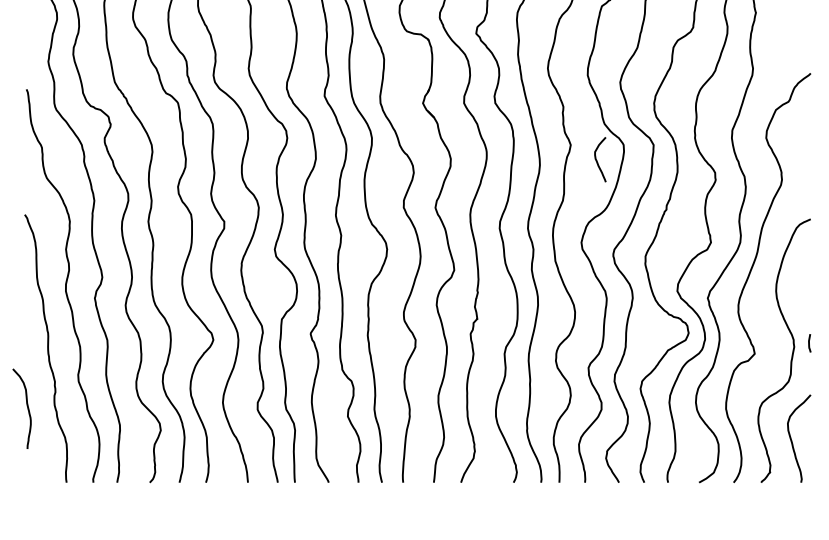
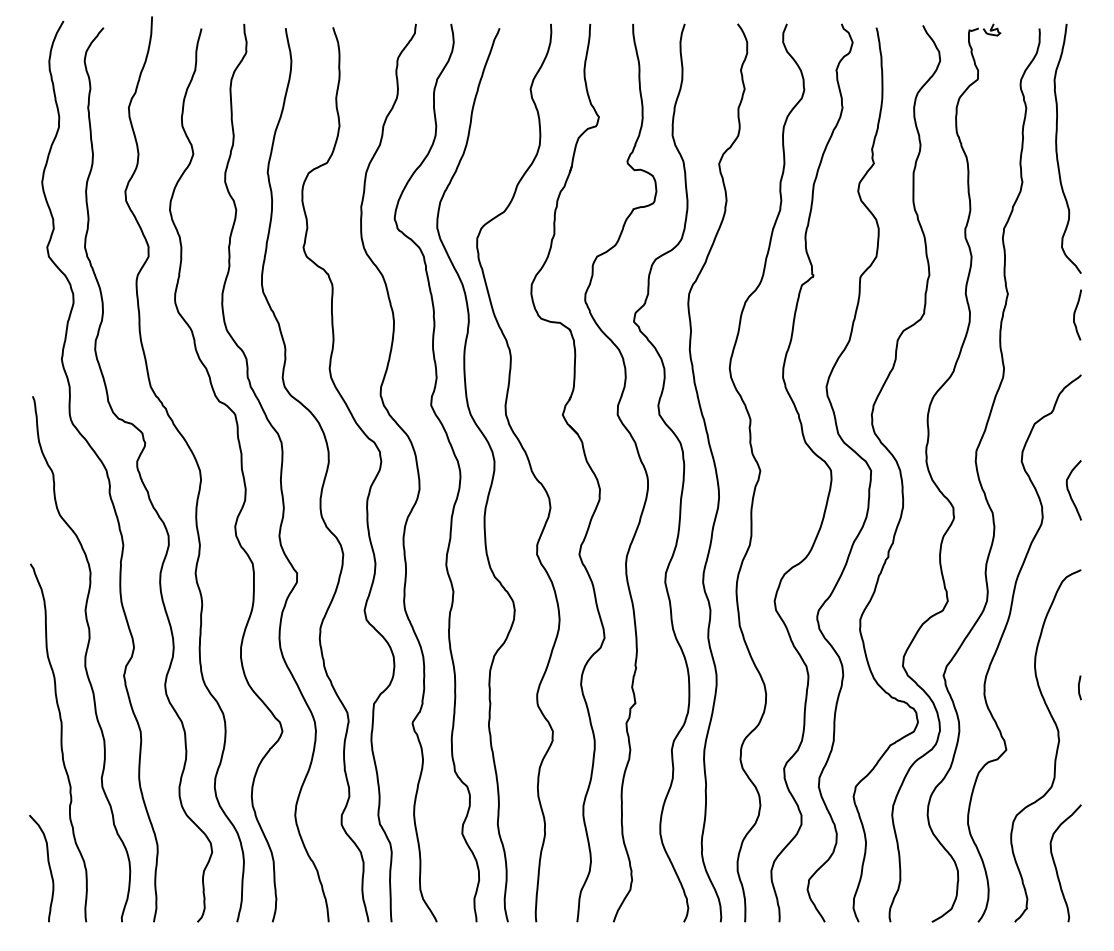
curve: (806, 28) -> (1075, 314), added
curve: (597, 161) -> (1070, 492), moved
curve: (809, 343) -> (1079, 687), moved
curve: (27, 407) -> (48, 866), moved

